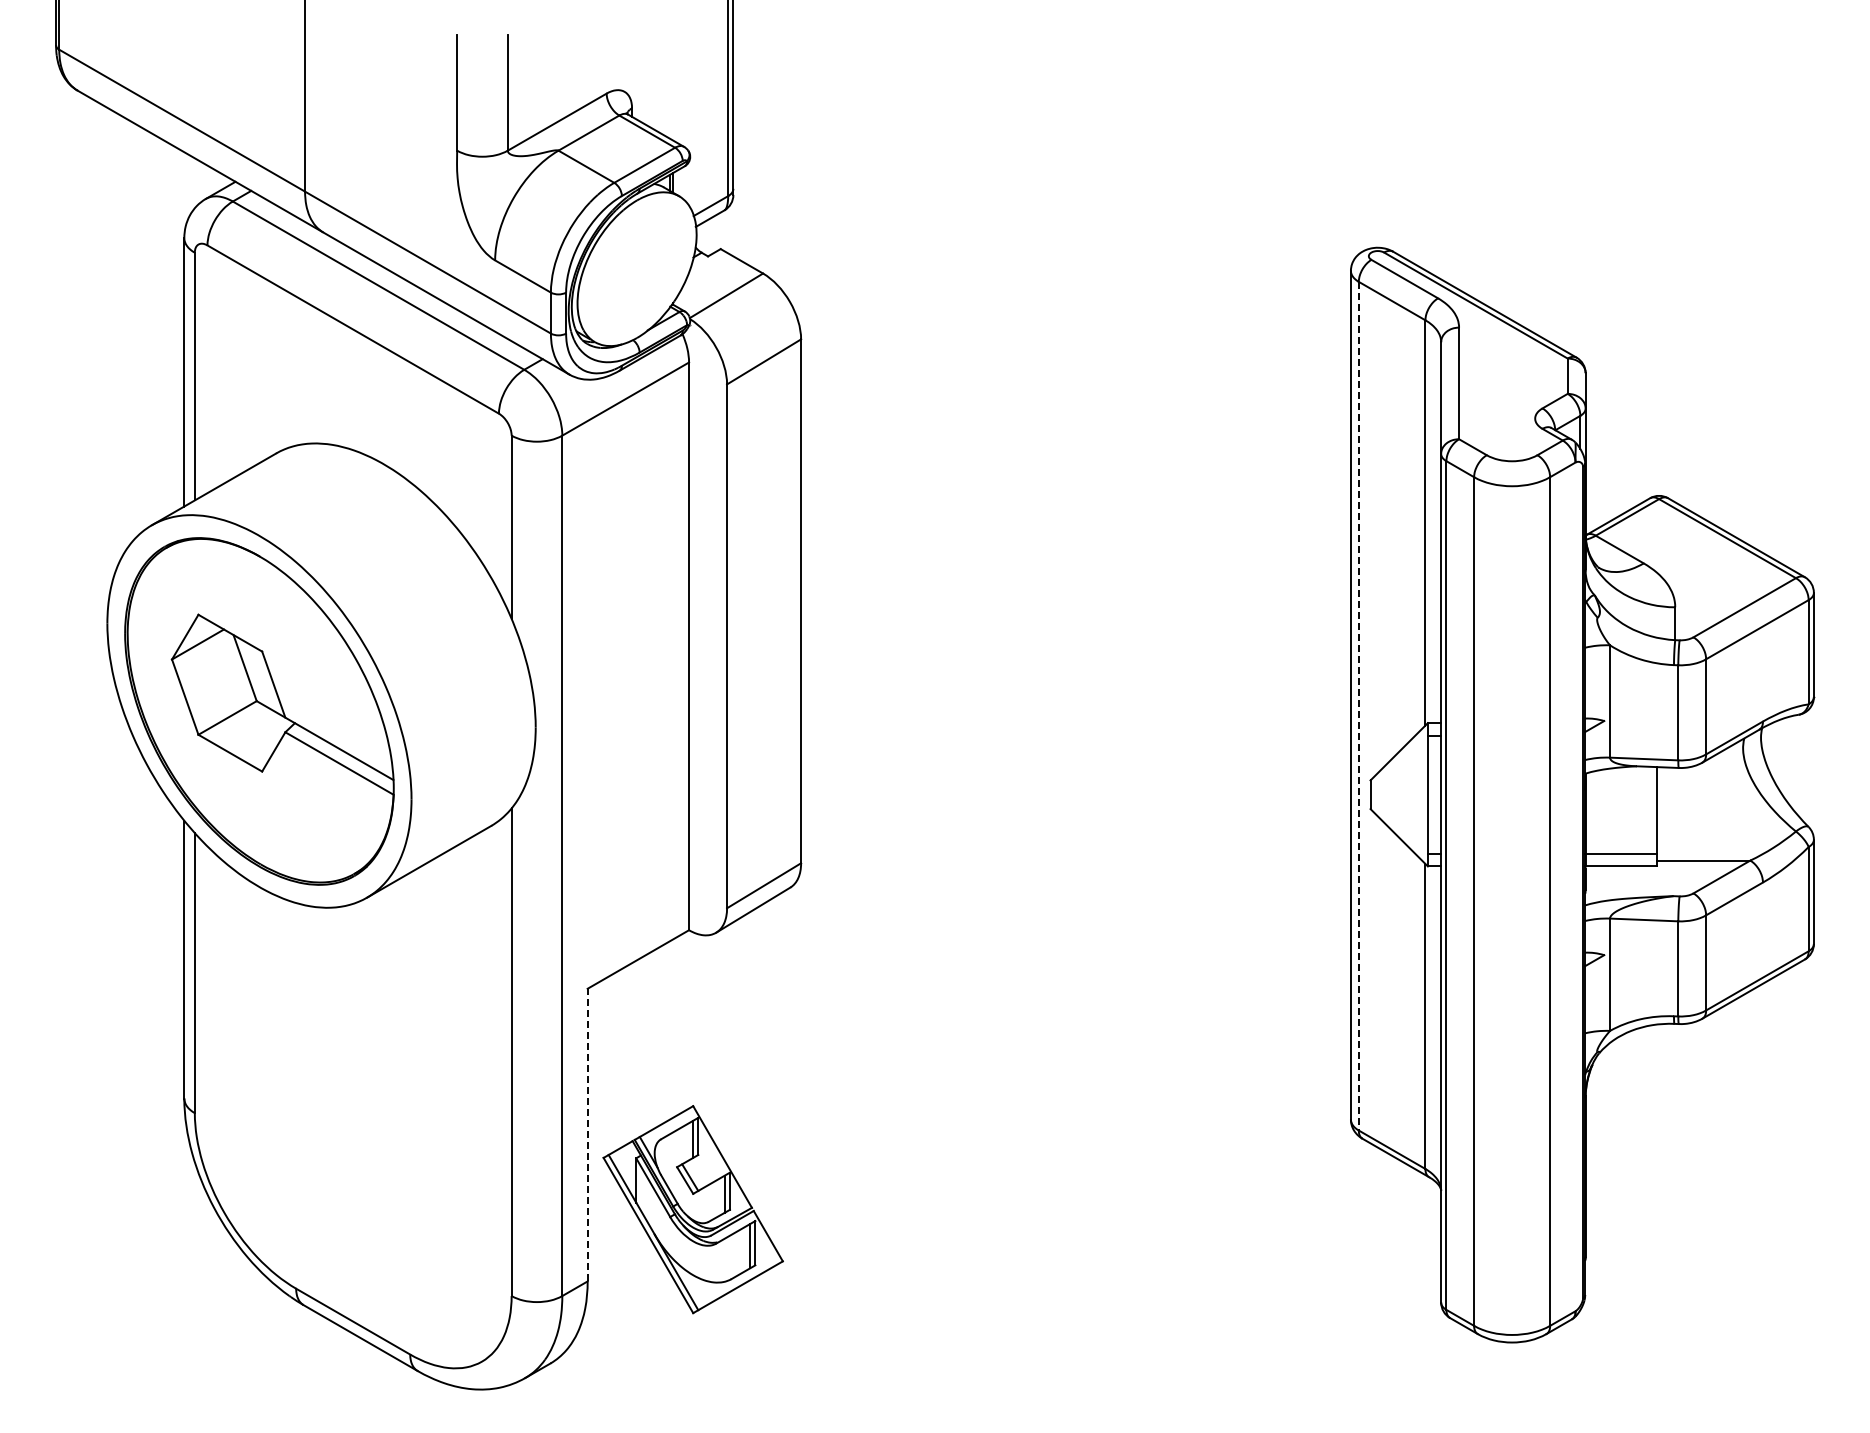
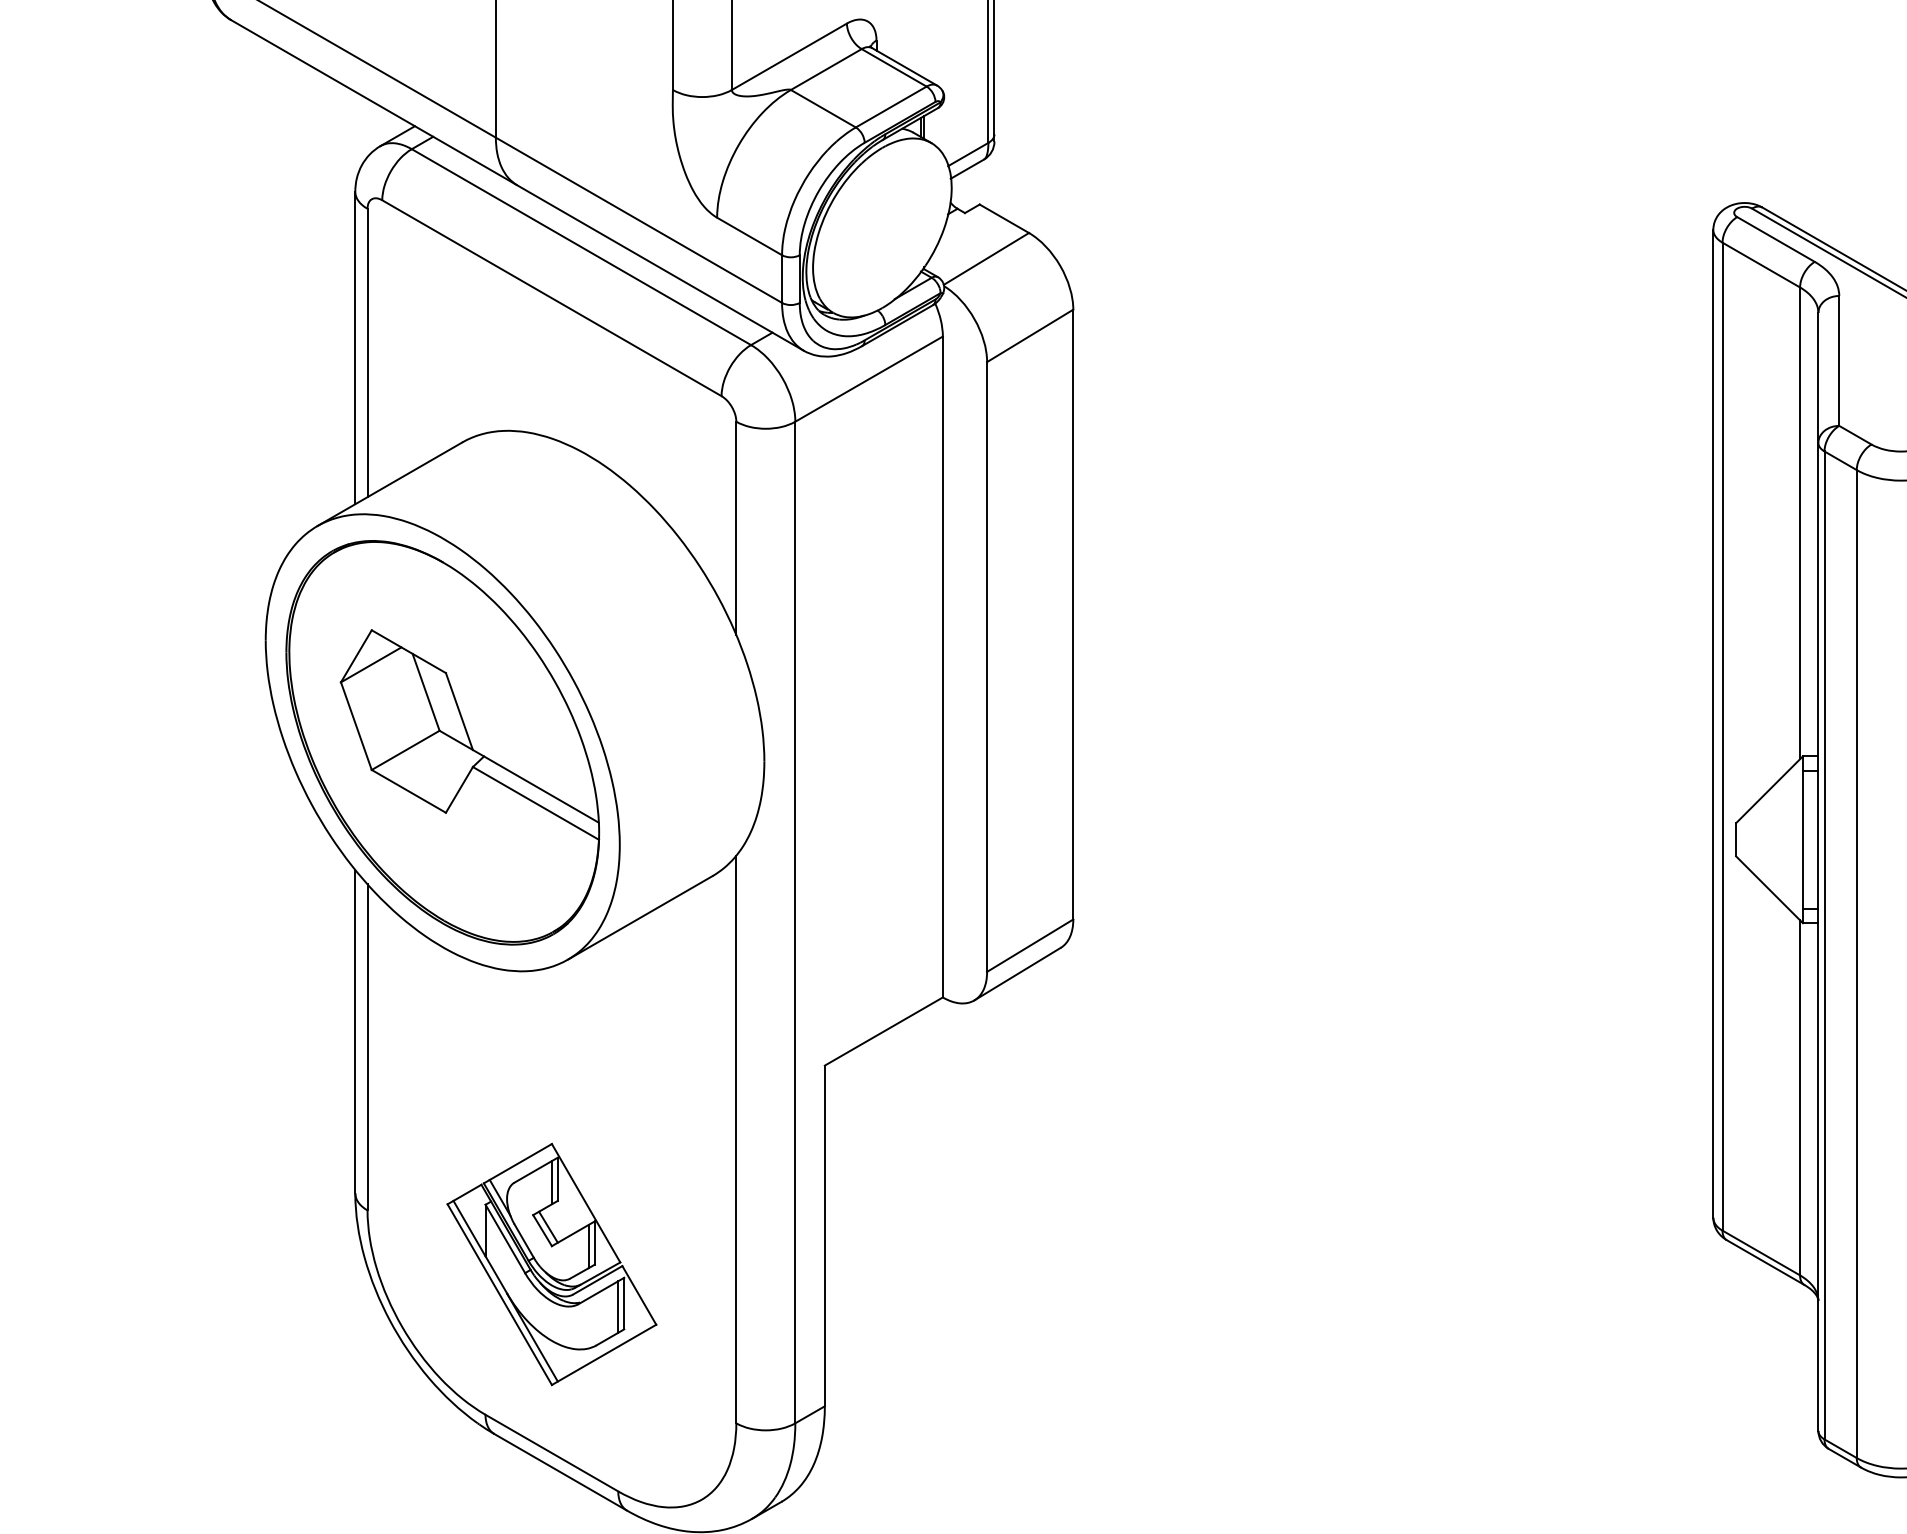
line: (1358, 706) -> (1722, 737), dashed -> solid
line: (587, 1134) -> (824, 1235), dashed -> solid
part: (692, 1209) -> (551, 1264), moved

